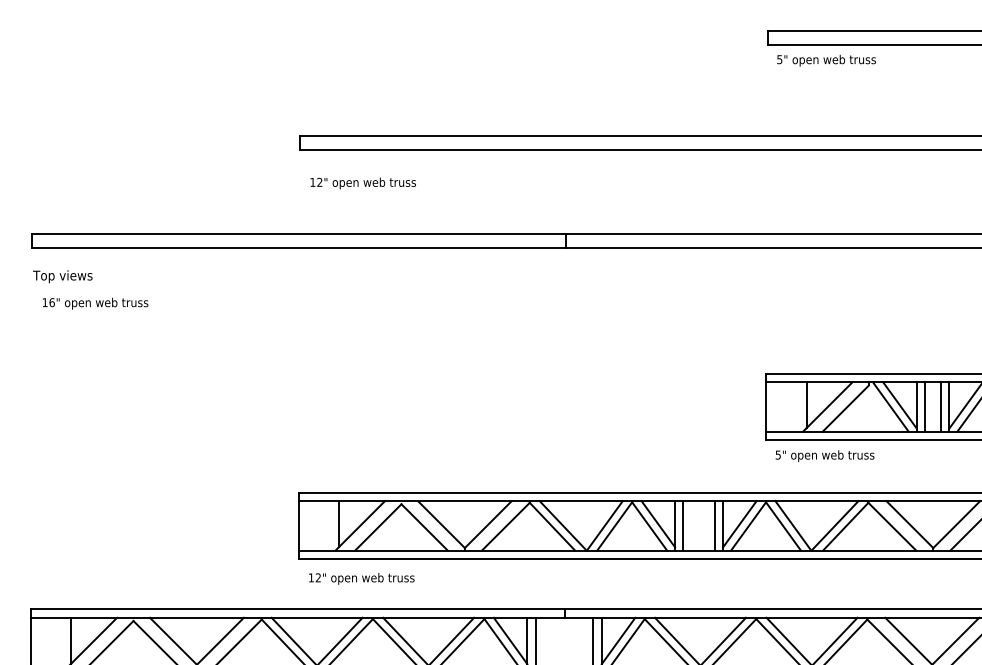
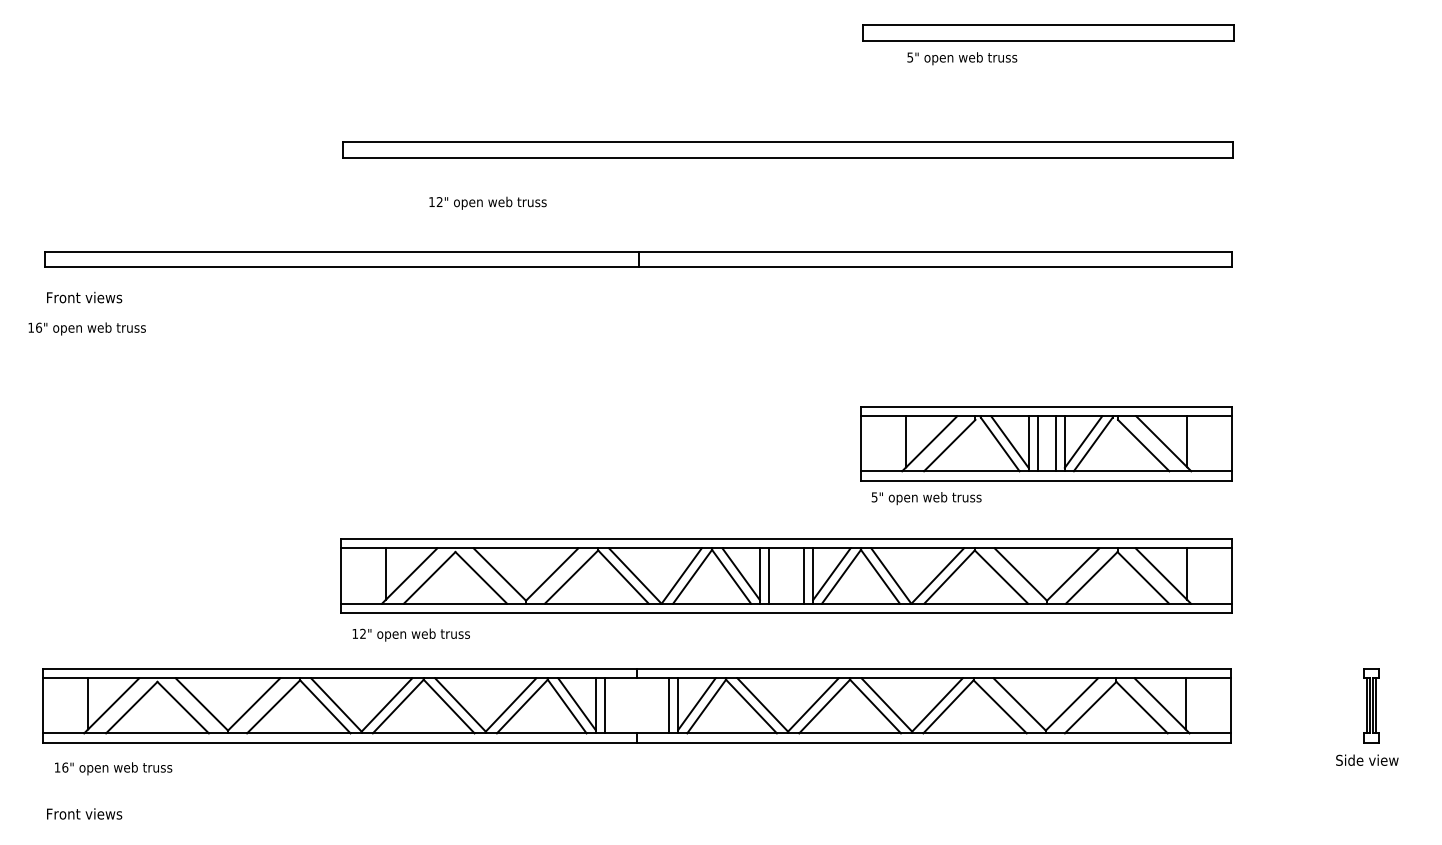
text: (826, 60) -> (962, 58), moved
text: (362, 182) -> (487, 202), moved
text: (67, 276) -> (83, 298), Top views -> Front views
text: (94, 303) -> (86, 328), moved

